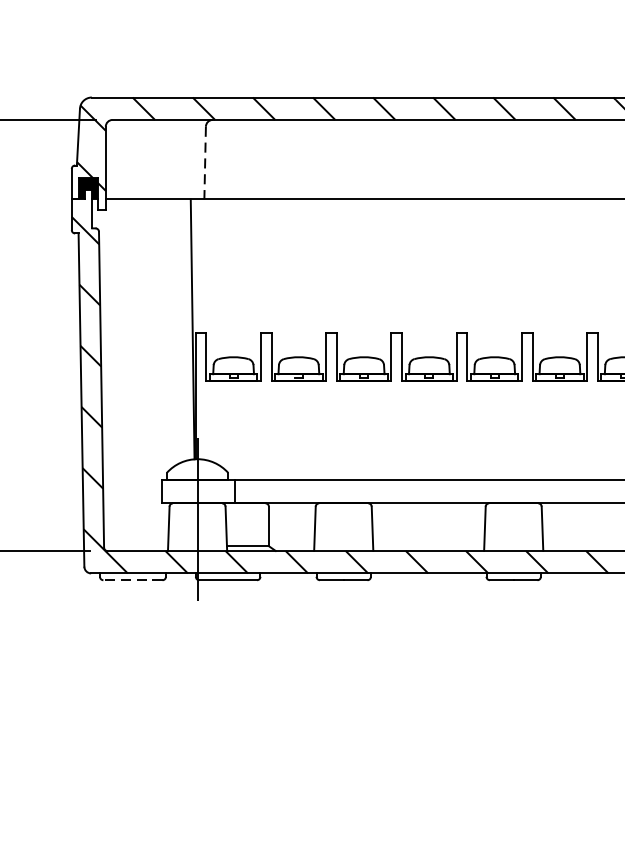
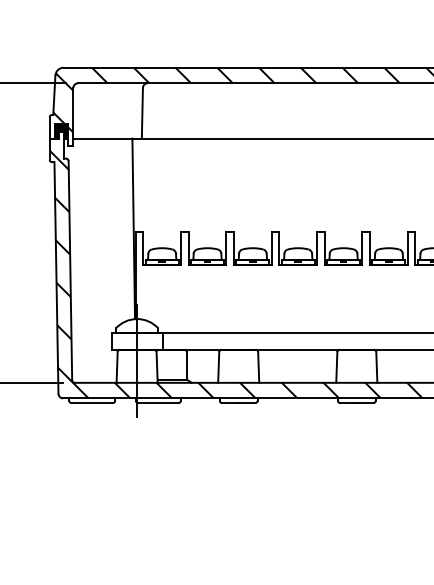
line: (205, 163) -> (142, 113), dashed -> solid
line: (133, 580) -> (92, 403), dashed -> solid

